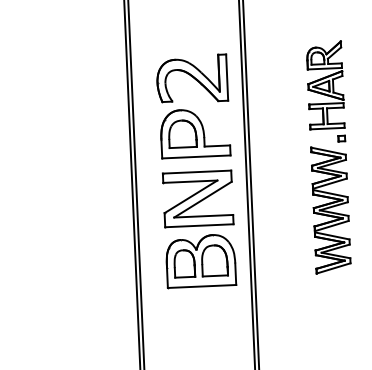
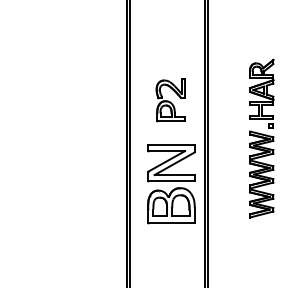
part: (192, 105) -> (170, 99), size x0.6

